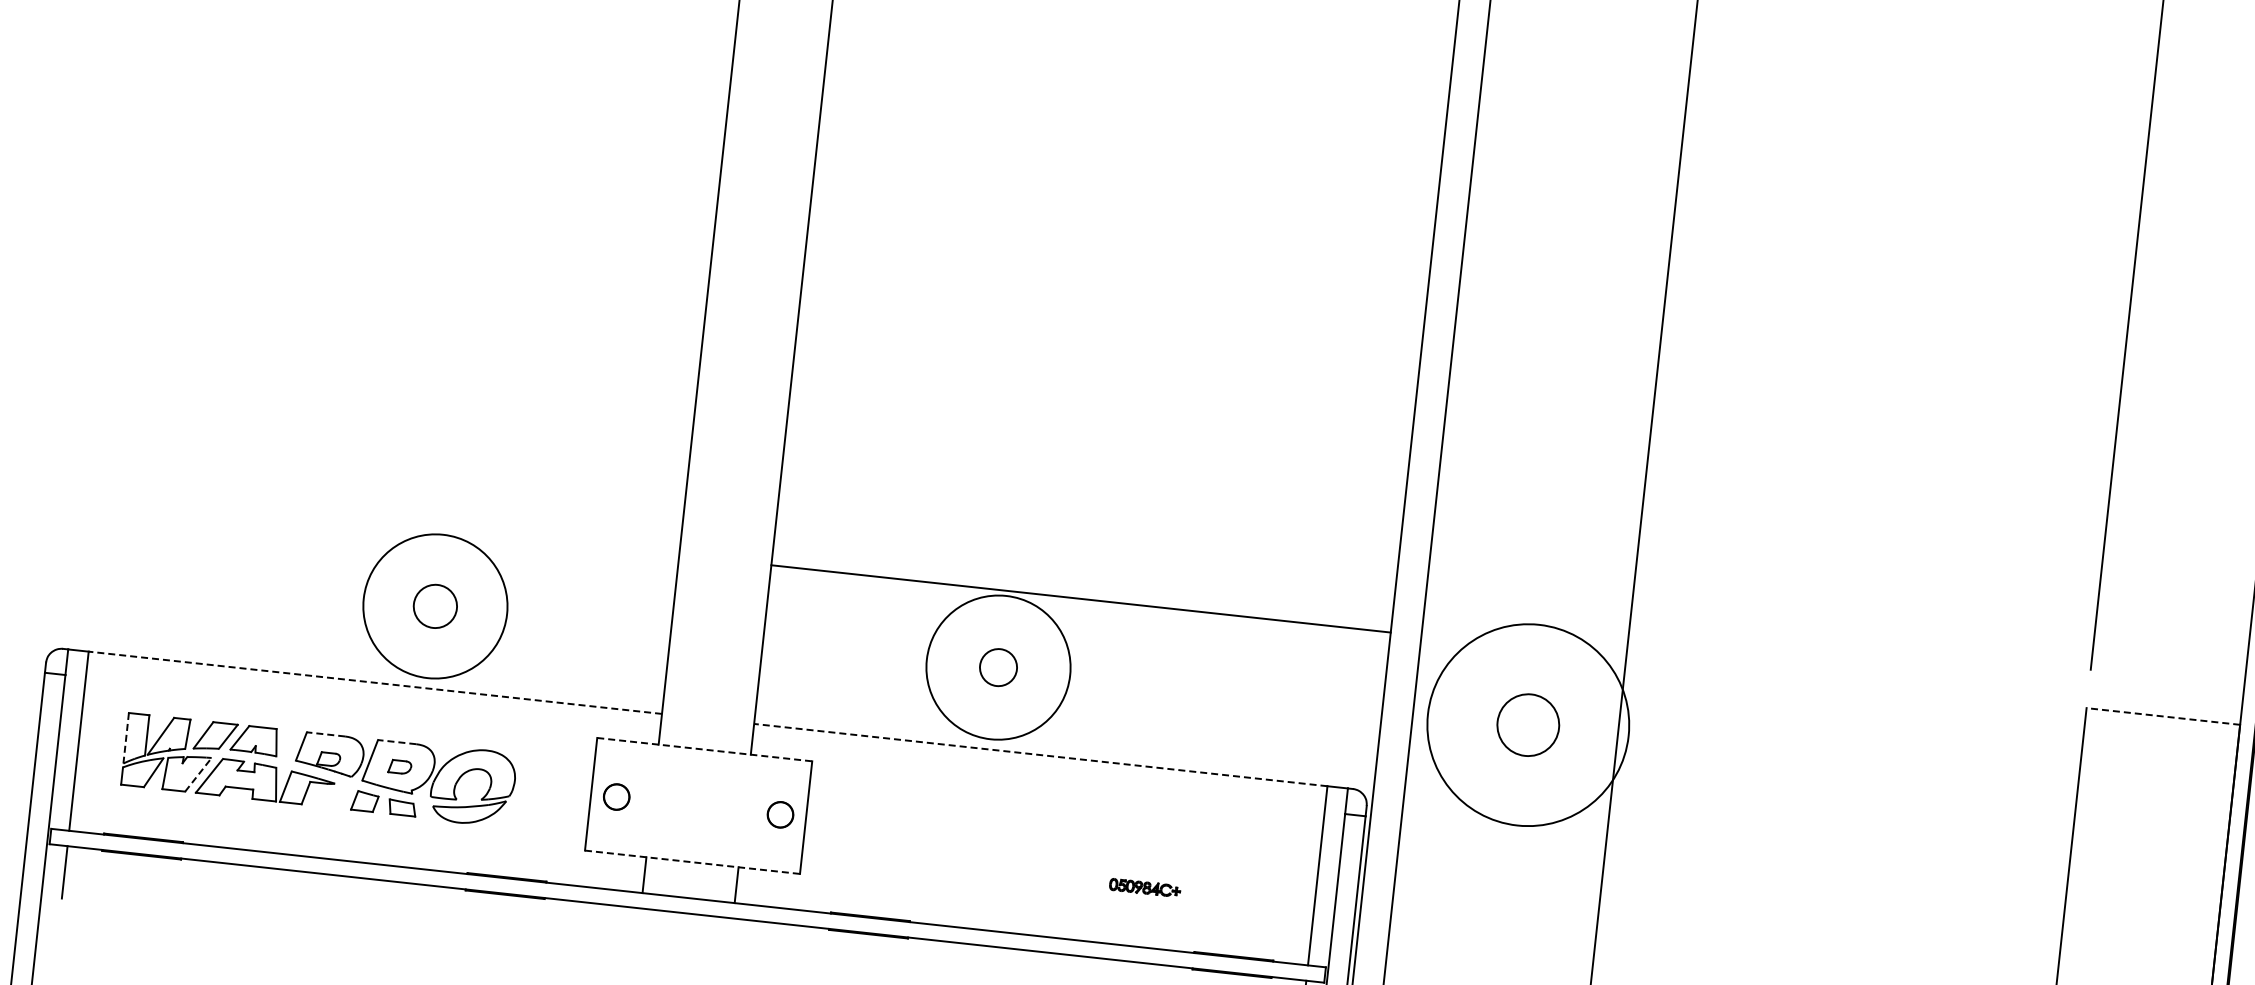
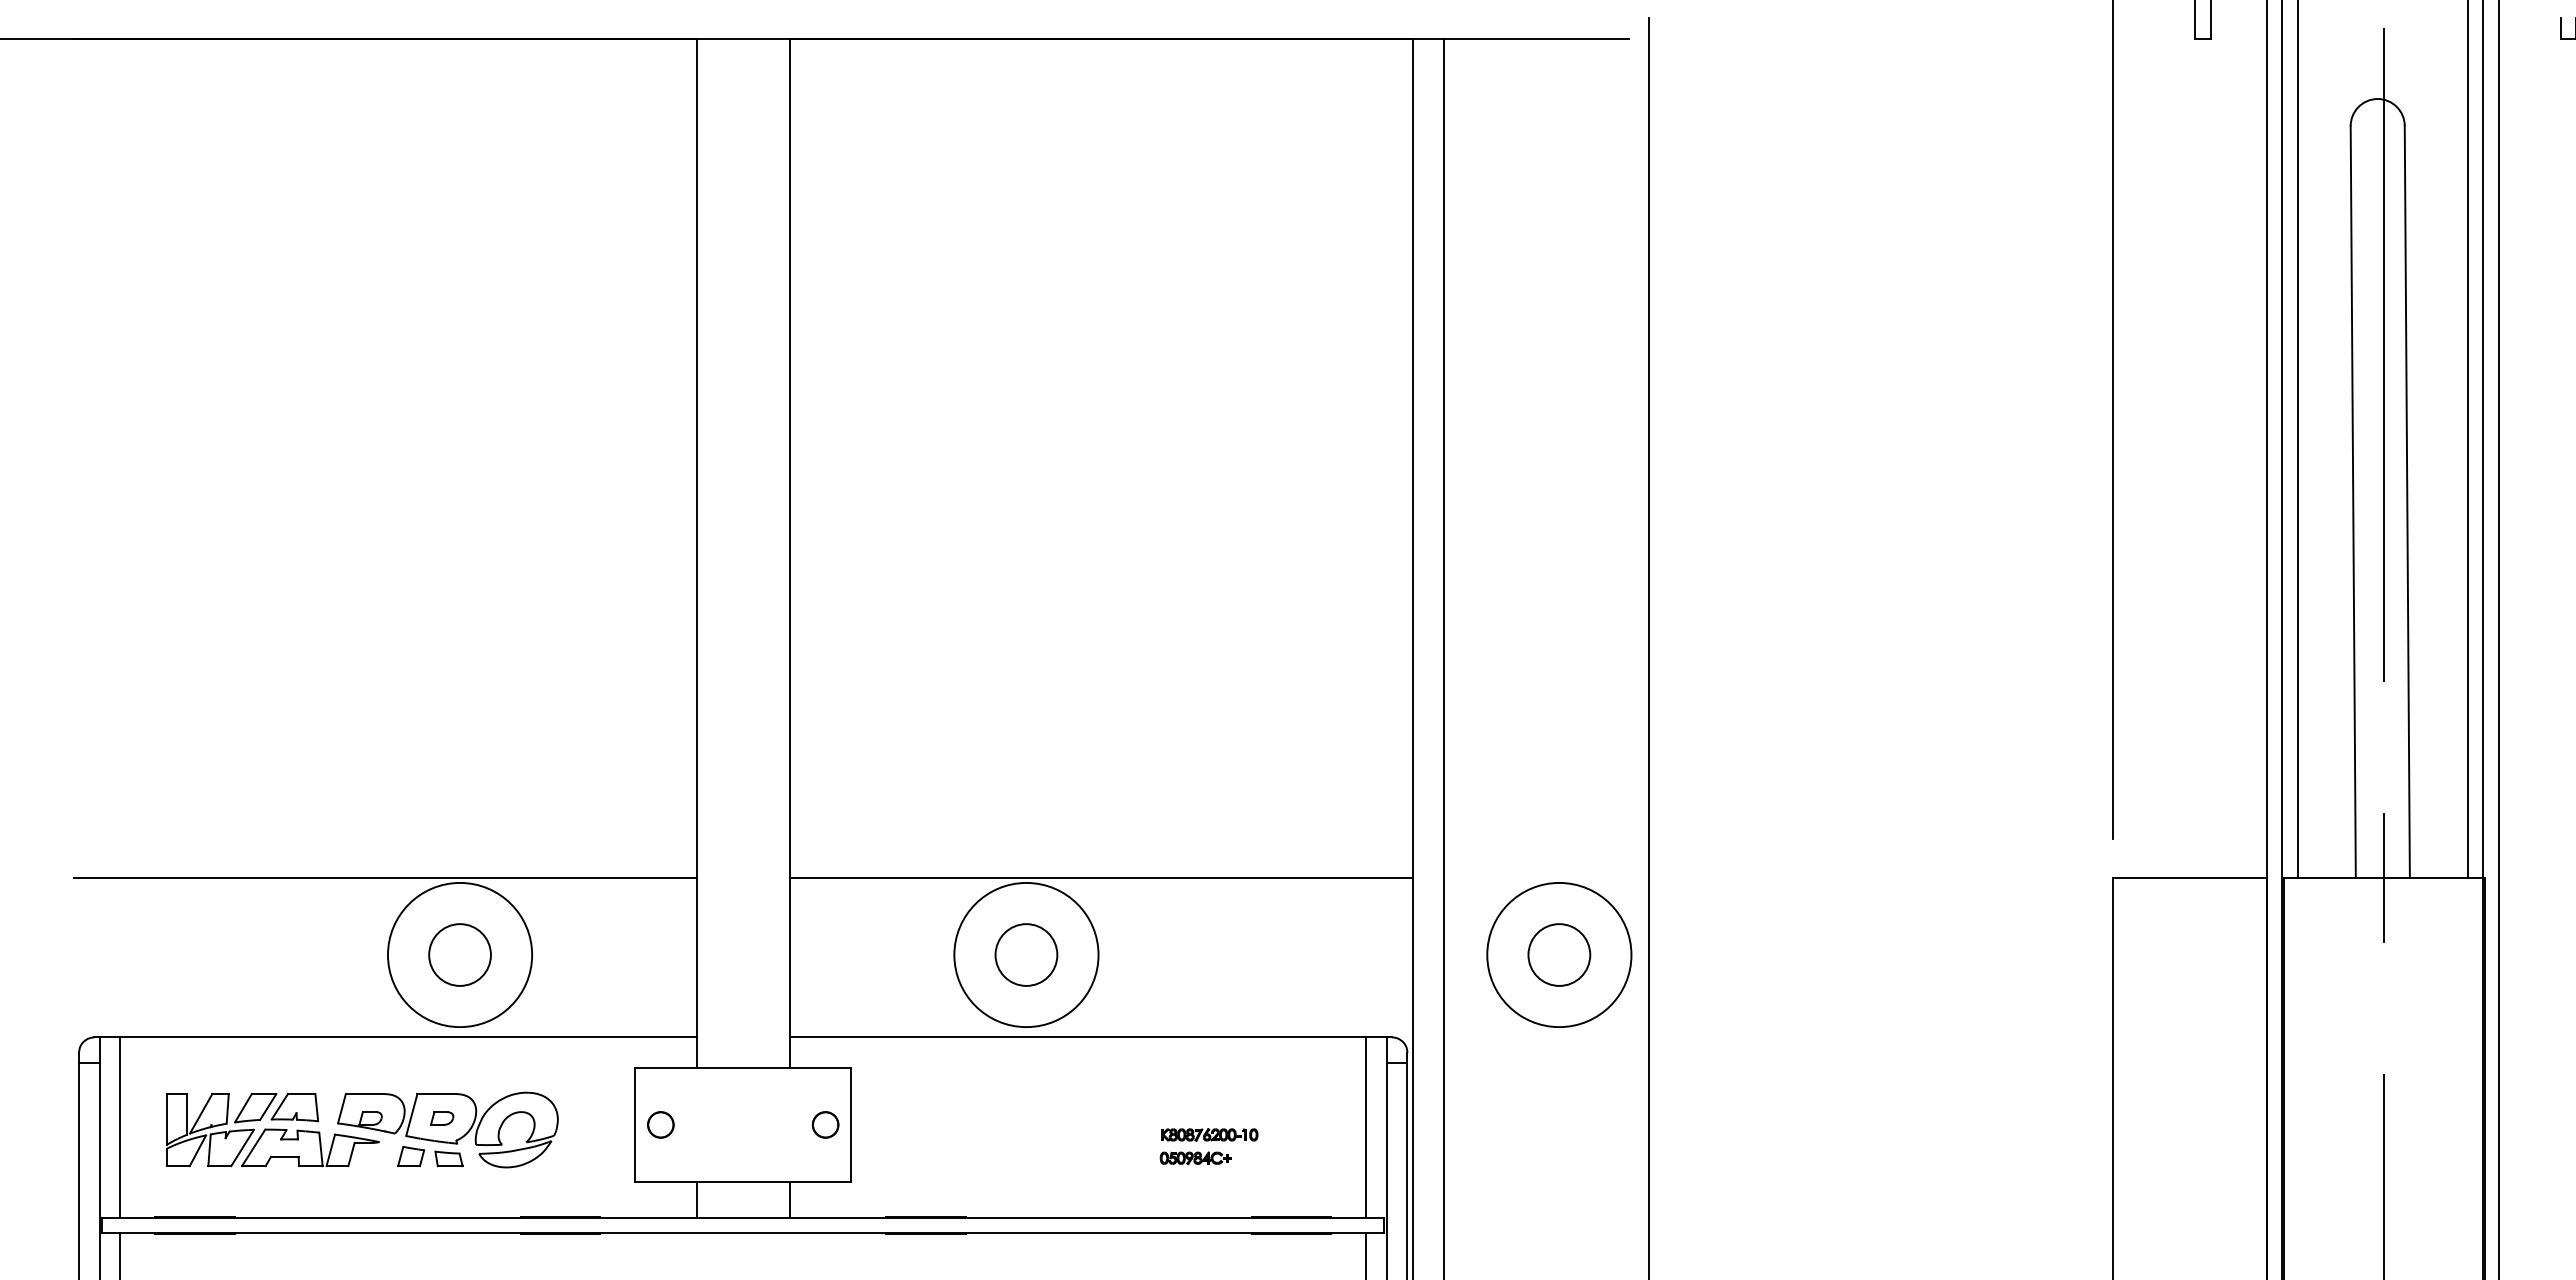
line: (368, 521) -> (384, 877), added
circle: (434, 605) -> (459, 954), size x1.43
circle: (998, 667) -> (1026, 954), size x1.67
line: (375, 682) -> (408, 1037), dashed -> solid
line: (2163, 716) -> (2189, 877), dashed -> solid
circle: (1528, 724) -> (1559, 954), size x0.71
line: (325, 734) -> (364, 1094), dashed -> solid
line: (125, 738) -> (166, 1119), dashed -> solid
line: (396, 742) -> (436, 1094), dashed -> solid
line: (704, 749) -> (743, 1068), dashed -> solid
line: (1040, 755) -> (1077, 1037), dashed -> solid
line: (198, 774) -> (242, 1147), dashed -> solid
line: (692, 862) -> (743, 1181), dashed -> solid
part: (1161, 865) -> (1209, 1134), added

